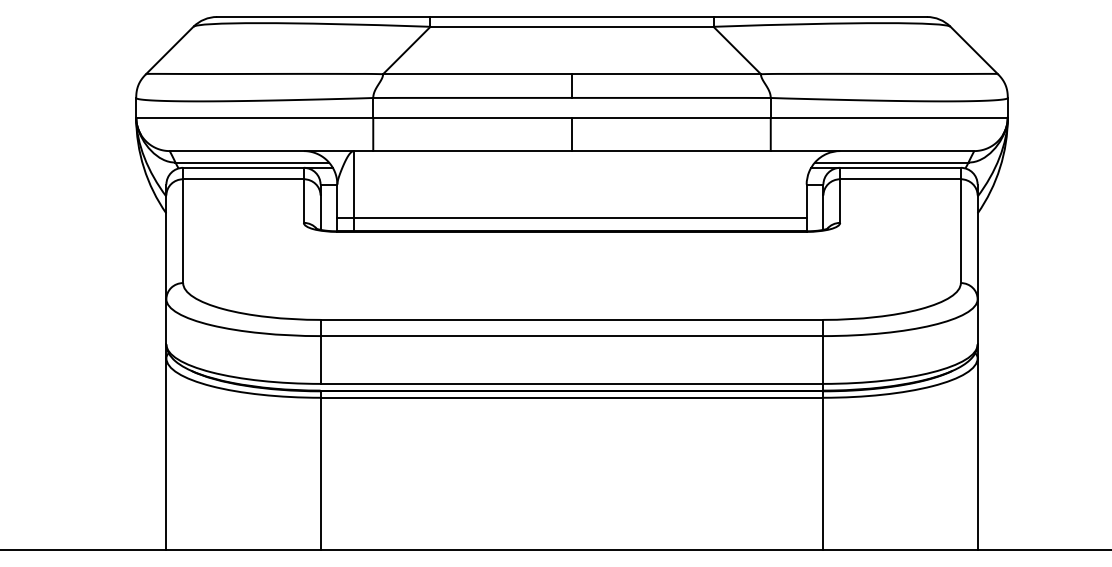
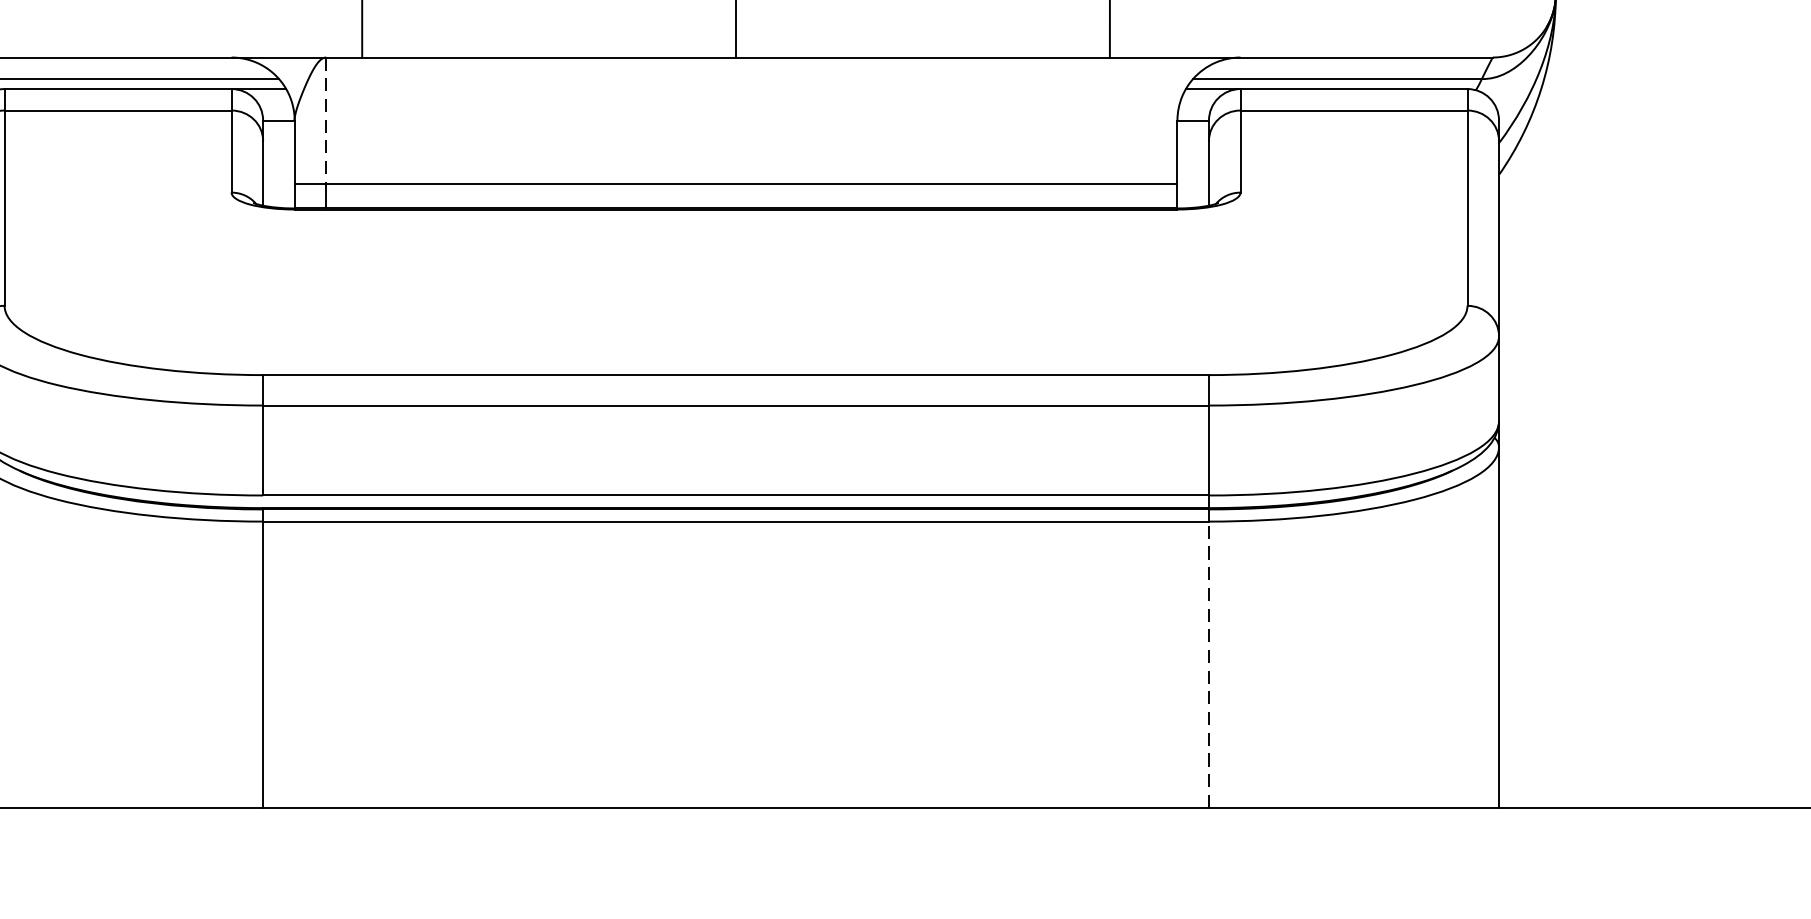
line: (354, 184) -> (326, 120), solid -> dashed
line: (823, 473) -> (1209, 664), solid -> dashed

